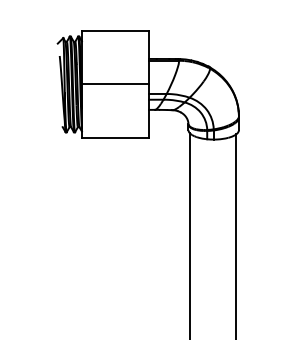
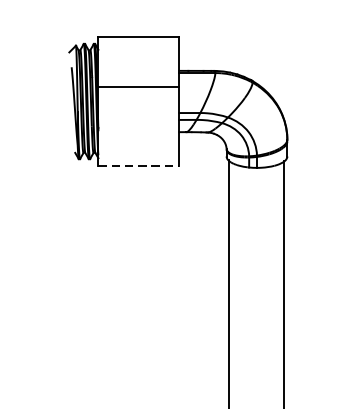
line: (115, 84) -> (138, 87), moved
line: (115, 137) -> (138, 165), solid -> dashed

